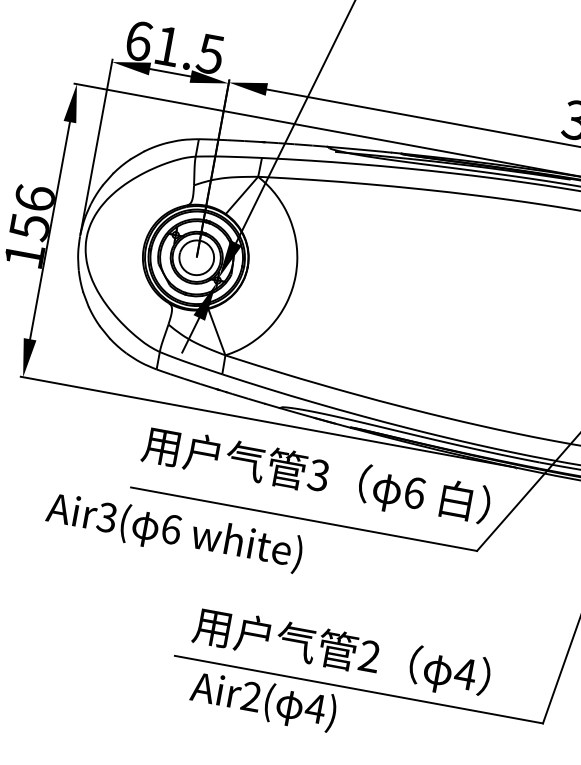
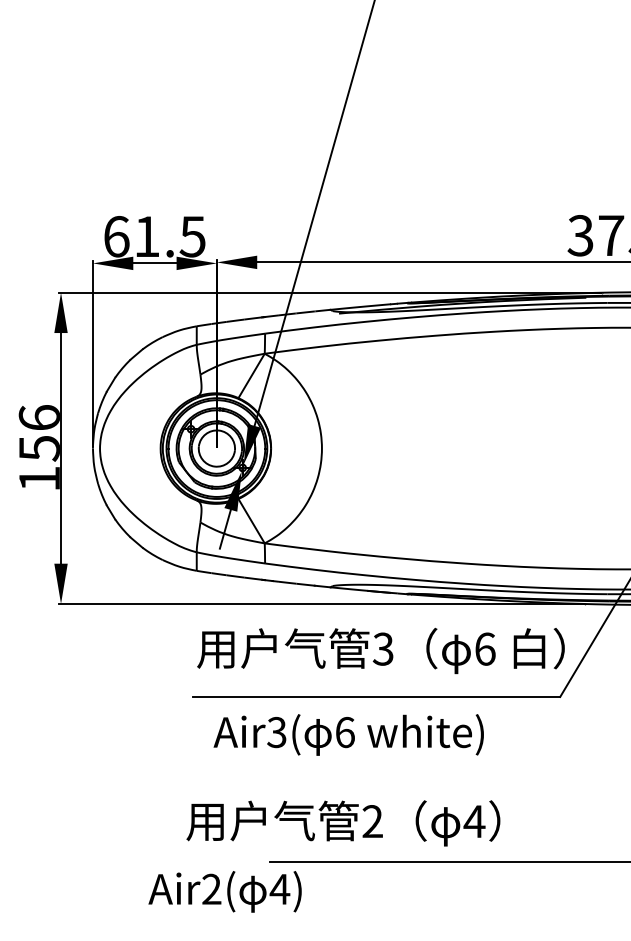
text: (174, 531) -> (348, 734), moved
text: (341, 653) -> (343, 823), moved
text: (262, 701) -> (224, 891), moved

